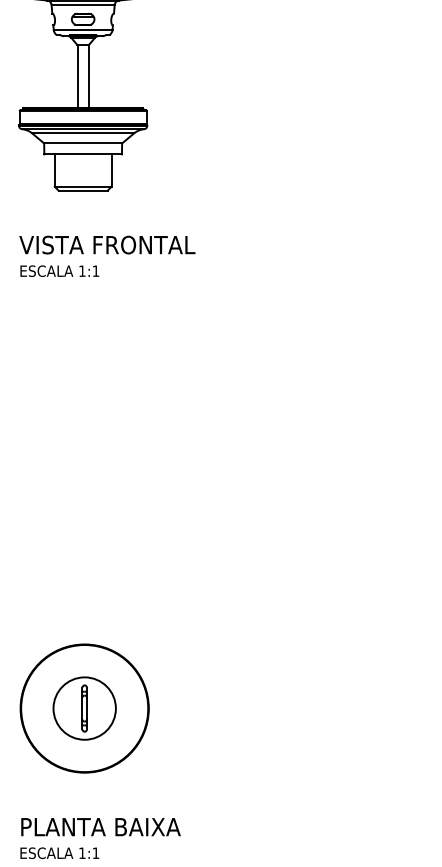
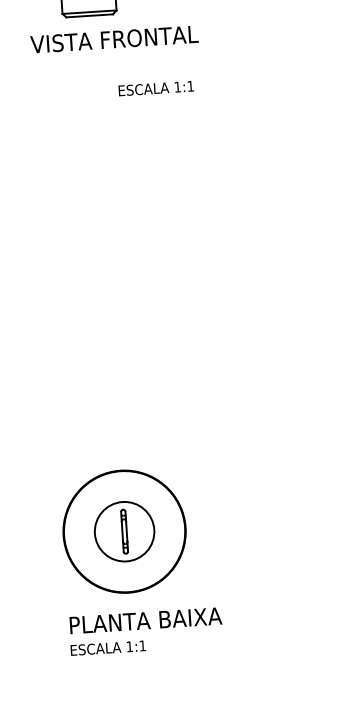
text: (107, 244) -> (114, 38), moved
text: (59, 270) -> (155, 87), moved
part: (84, 708) -> (124, 531), moved

